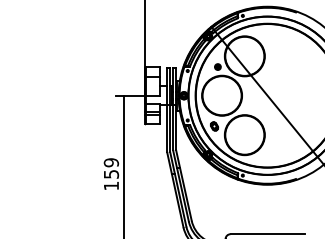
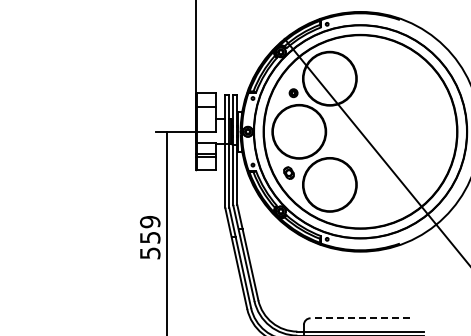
text: (111, 186) -> (150, 253), 159 -> 559
line: (267, 234) -> (360, 318), solid -> dashed

